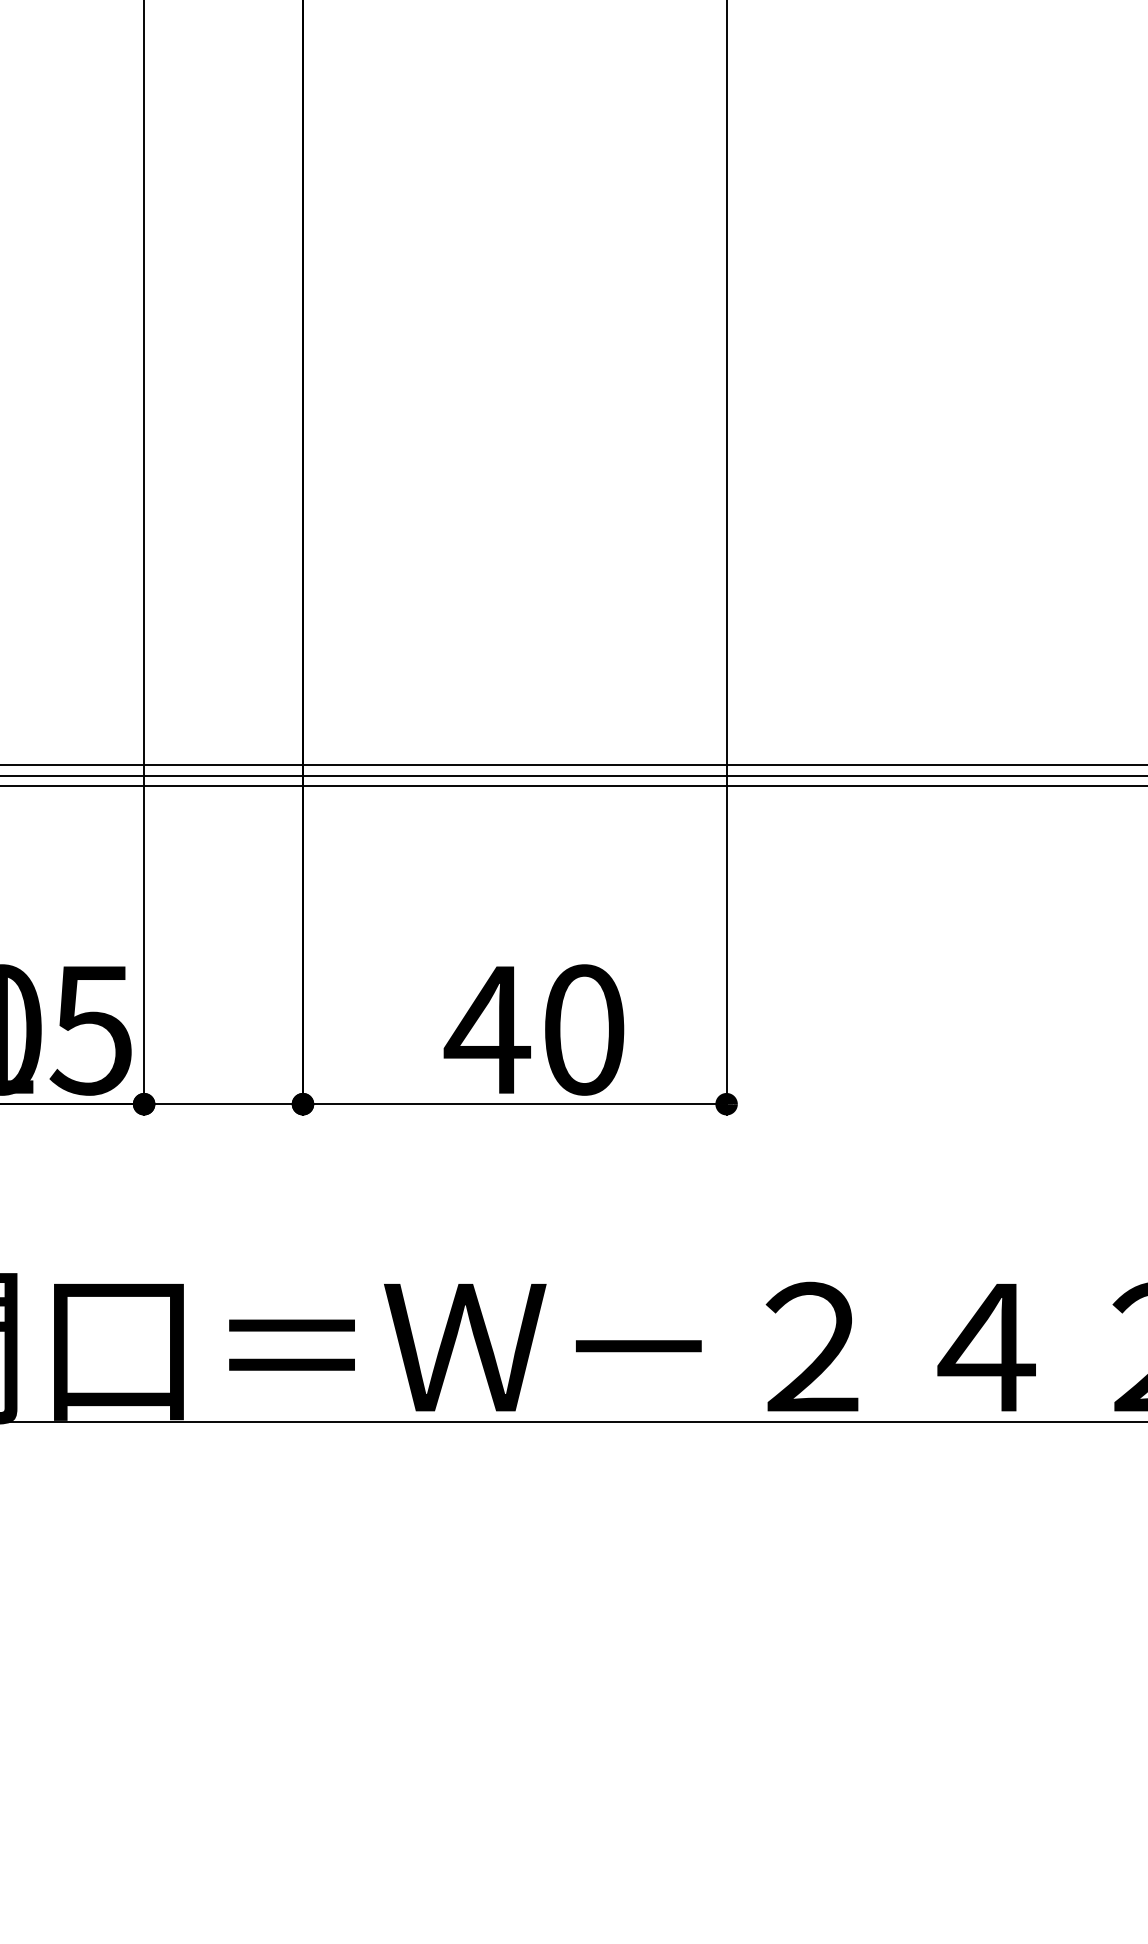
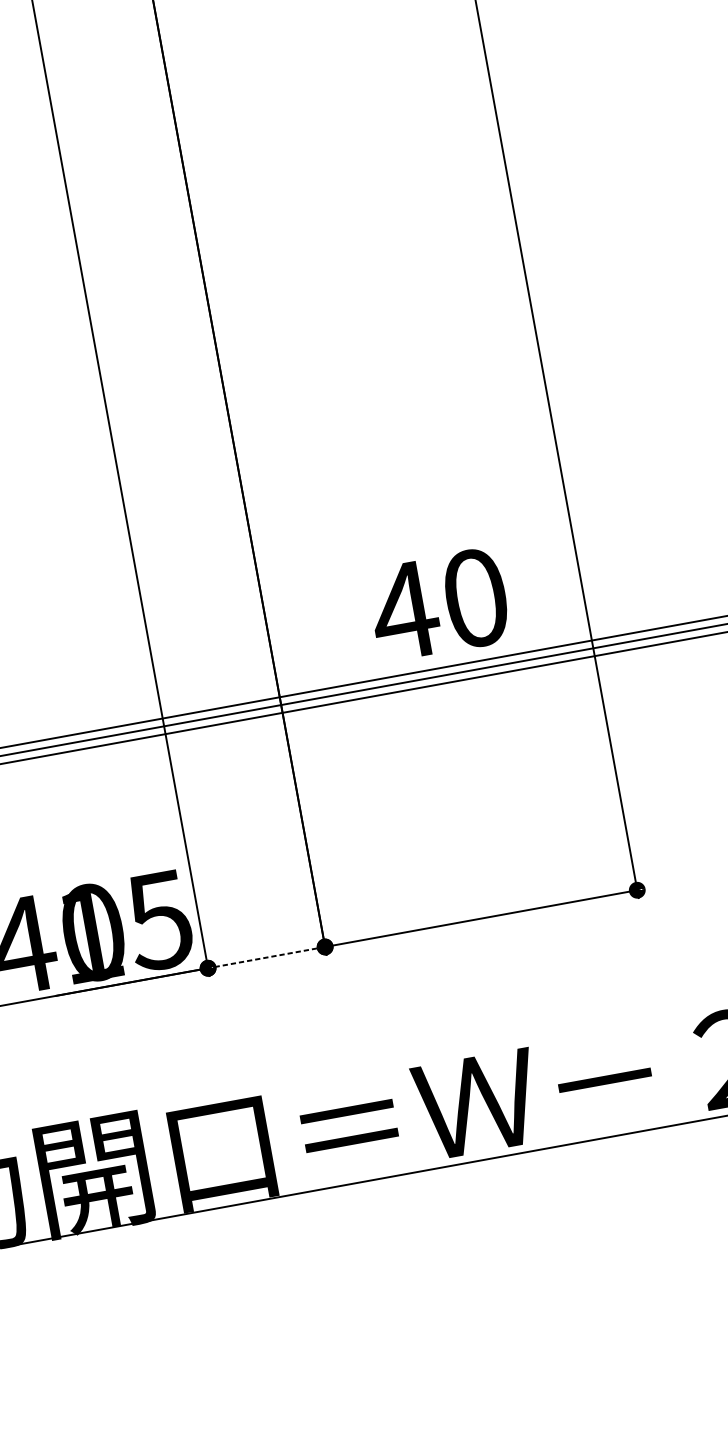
text: (533, 1029) -> (438, 604), moved
line: (223, 1104) -> (266, 957), solid -> dashed

